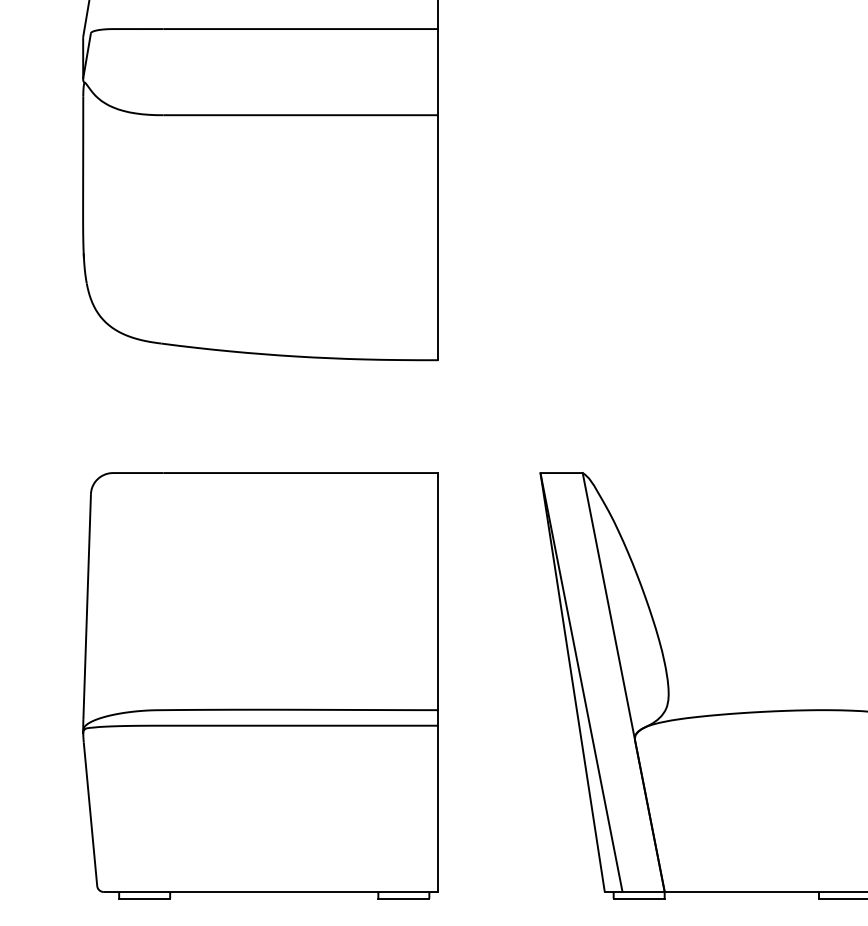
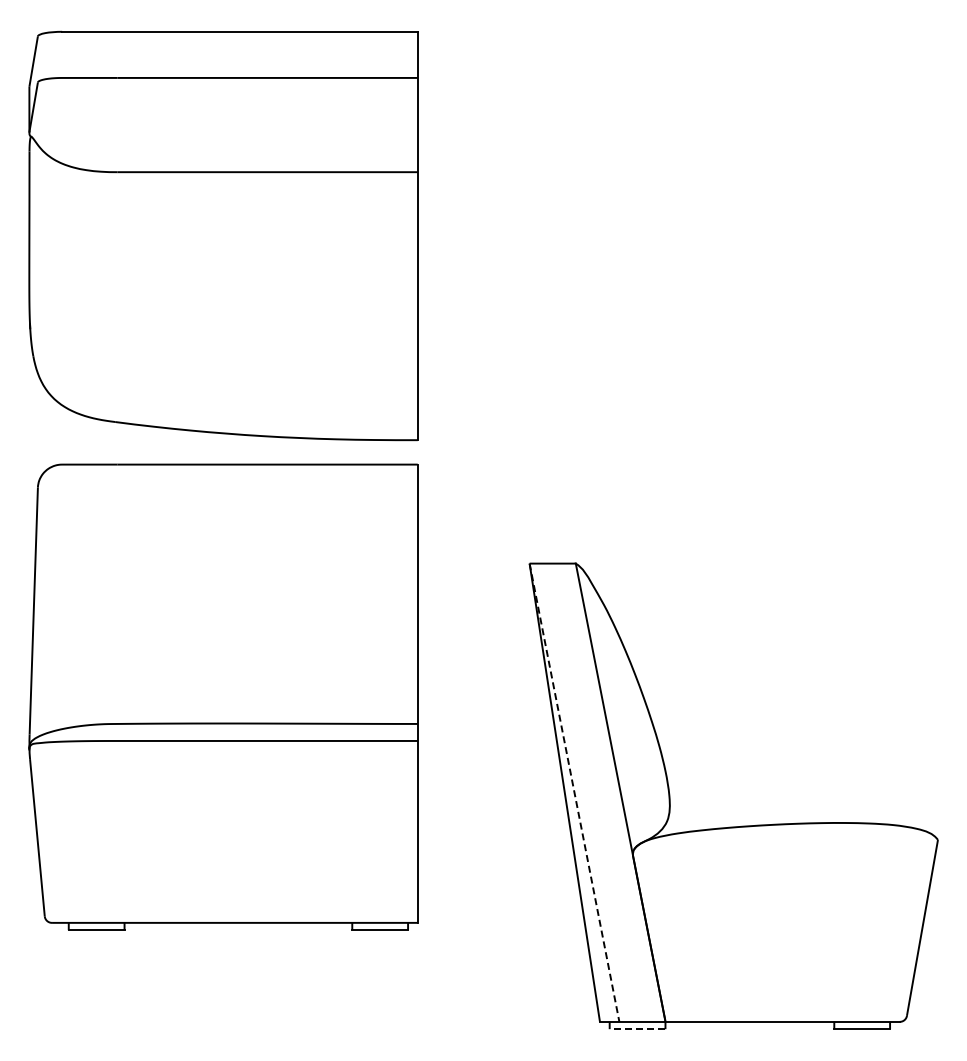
line: (581, 683) -> (574, 793), solid -> dashed
part: (260, 685) -> (223, 696), moved
line: (639, 898) -> (637, 1029), solid -> dashed

